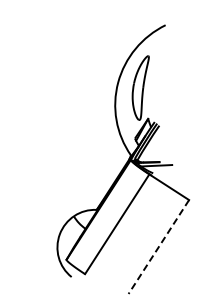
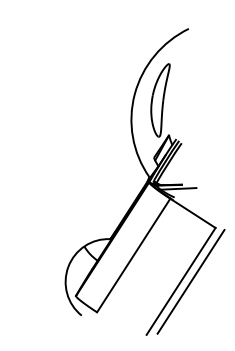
line: (167, 246) -> (190, 280), added
line: (158, 247) -> (180, 281), dashed -> solid

